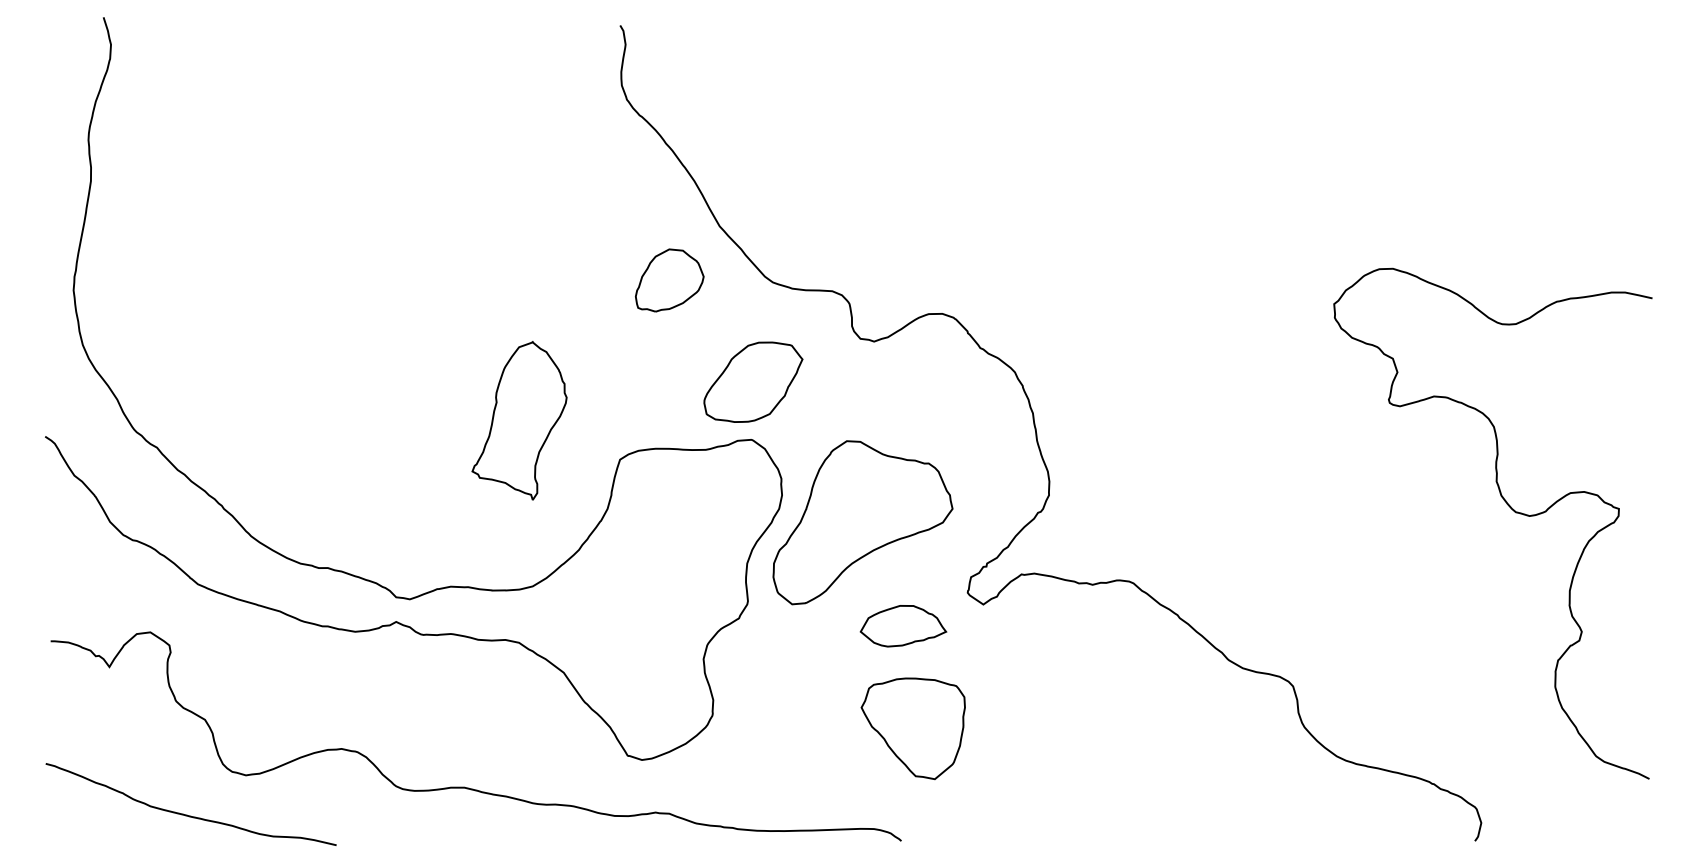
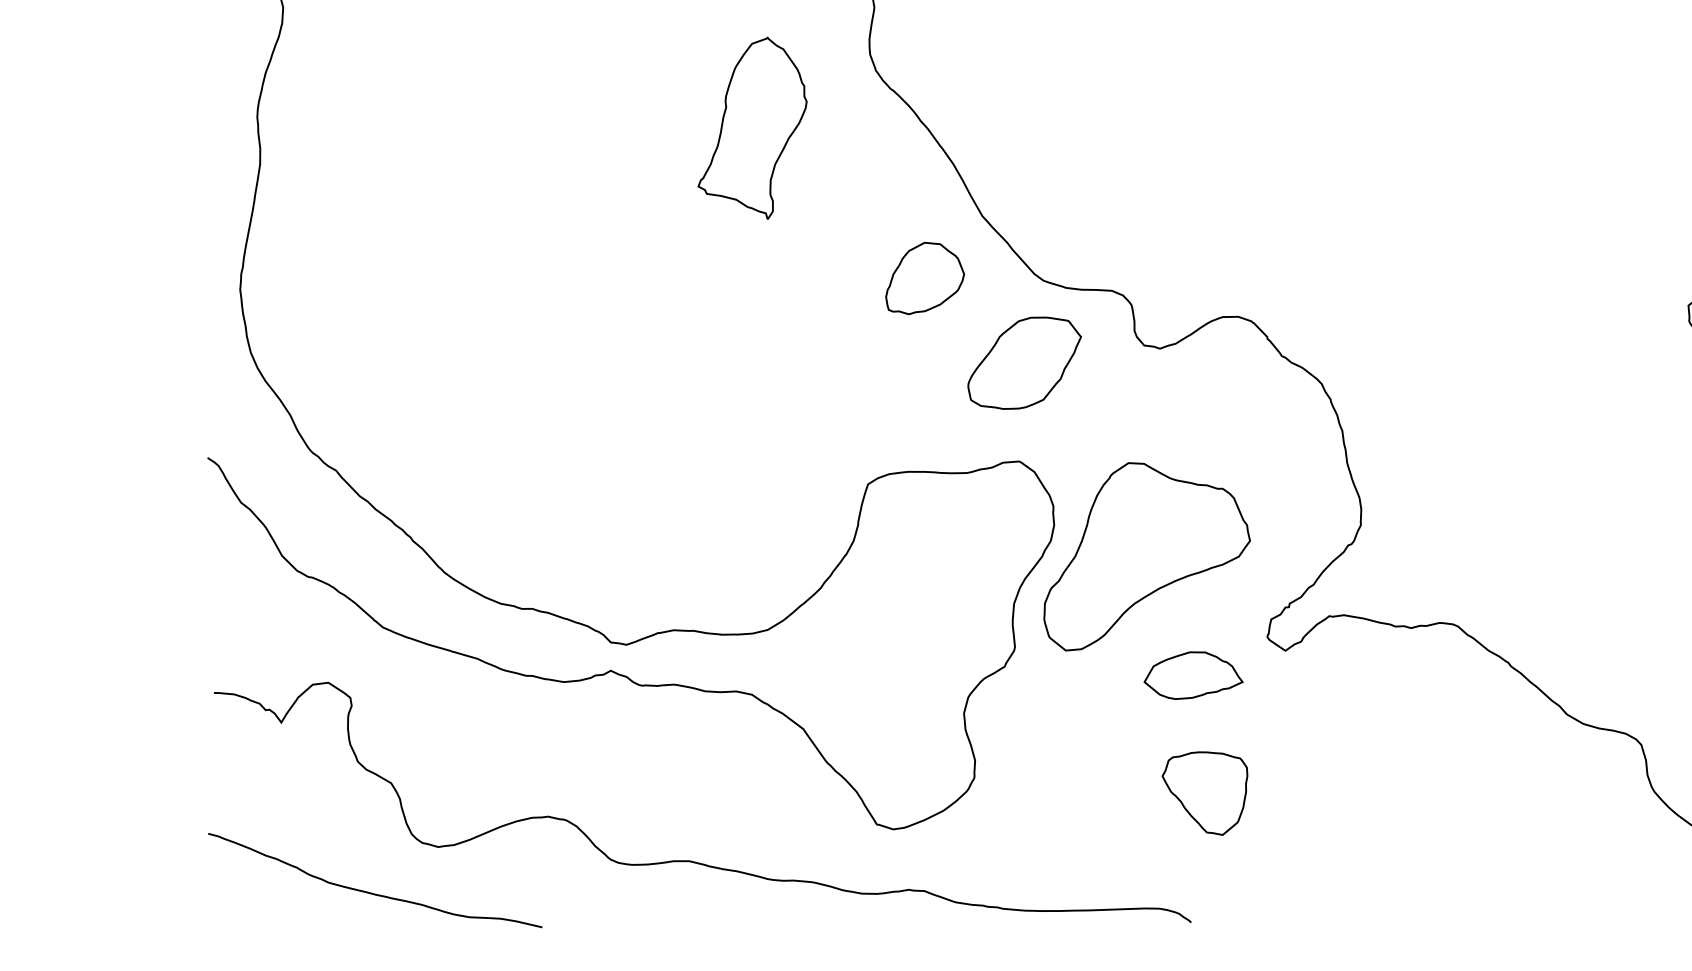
part: (753, 381) -> (1024, 362), moved
part: (519, 420) -> (752, 127), moved
part: (913, 728) -> (1205, 793), size x0.71

